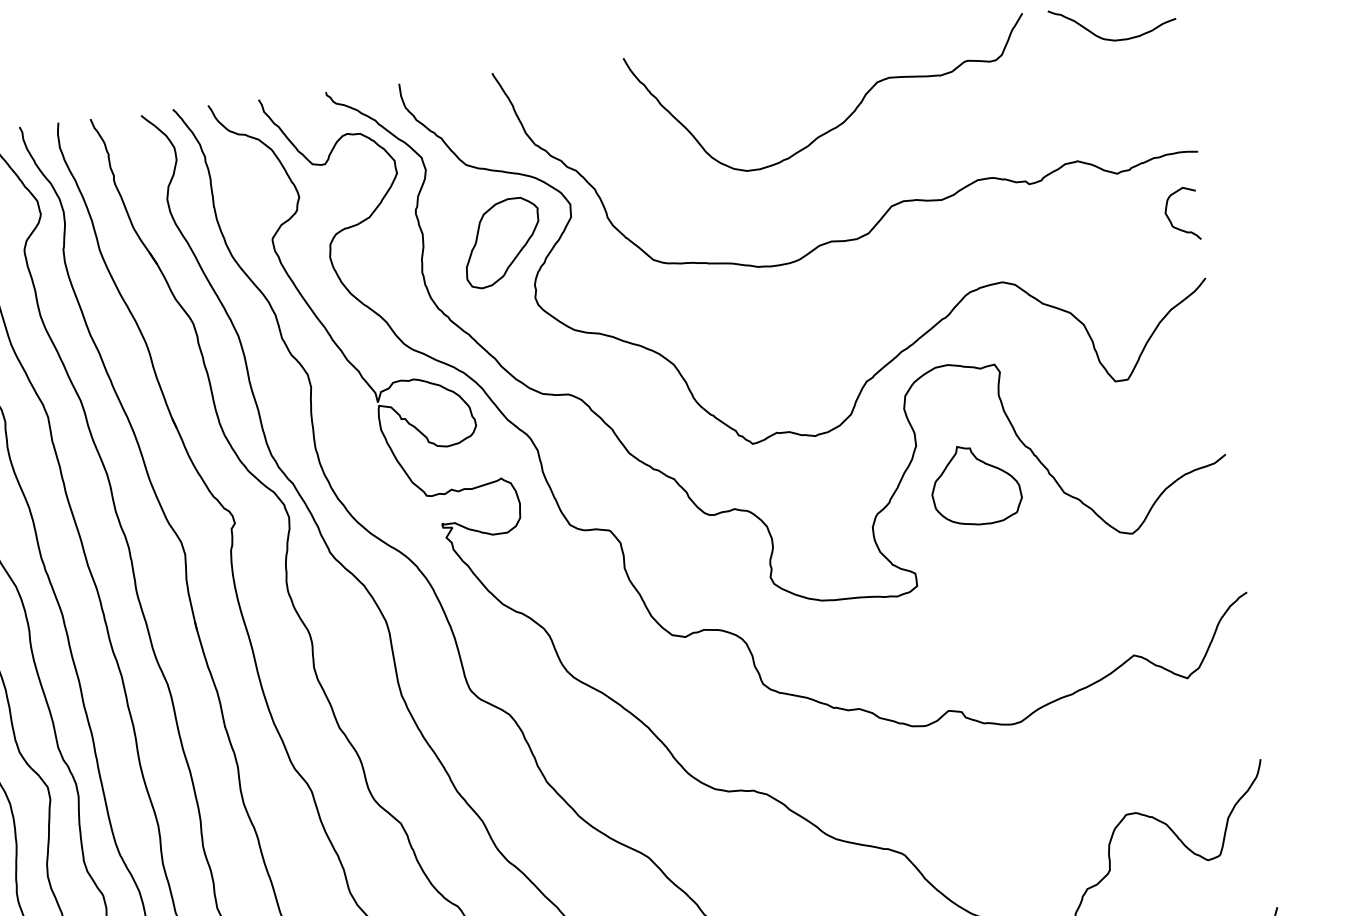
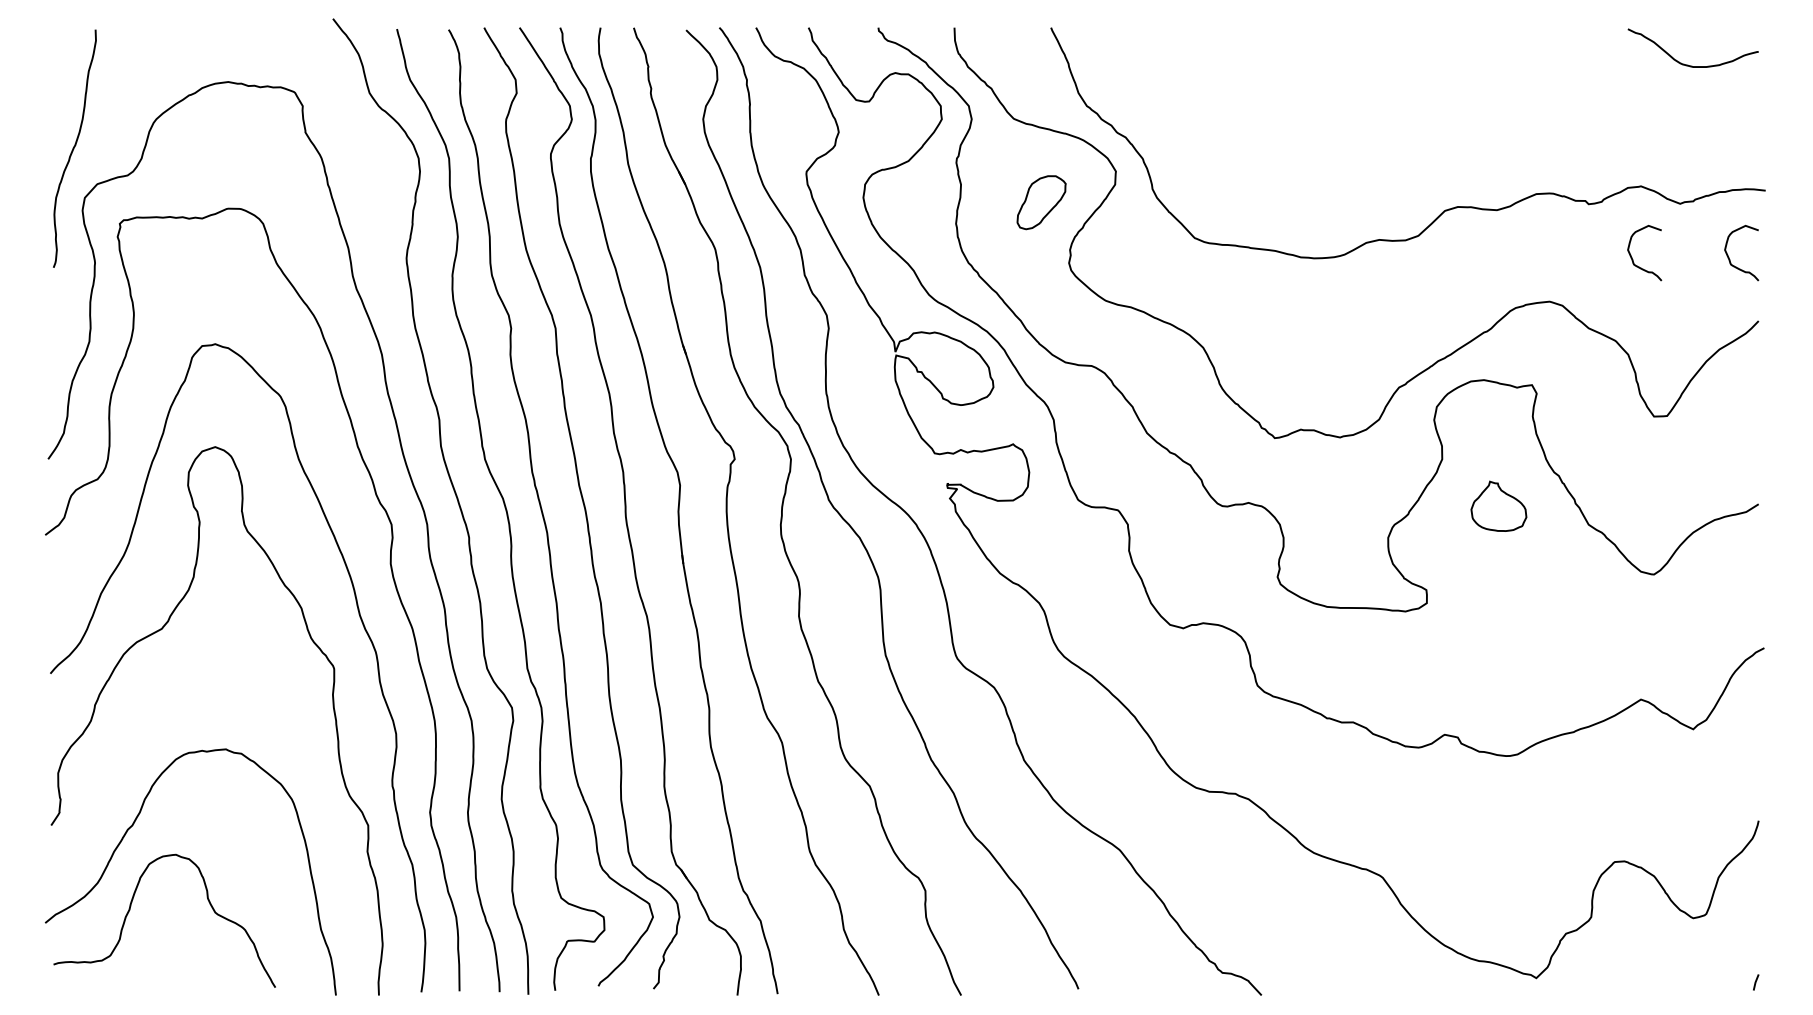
curve: (846, 117) -> (1409, 114), removed
curve: (1078, 232) -> (1633, 259), added
part: (502, 242) -> (1041, 202), size x0.6
part: (975, 485) -> (1498, 506), size x0.6

